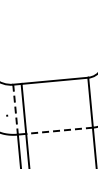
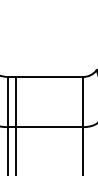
line: (15, 110) -> (7, 102), dashed -> solid
line: (59, 131) -> (49, 127), dashed -> solid

